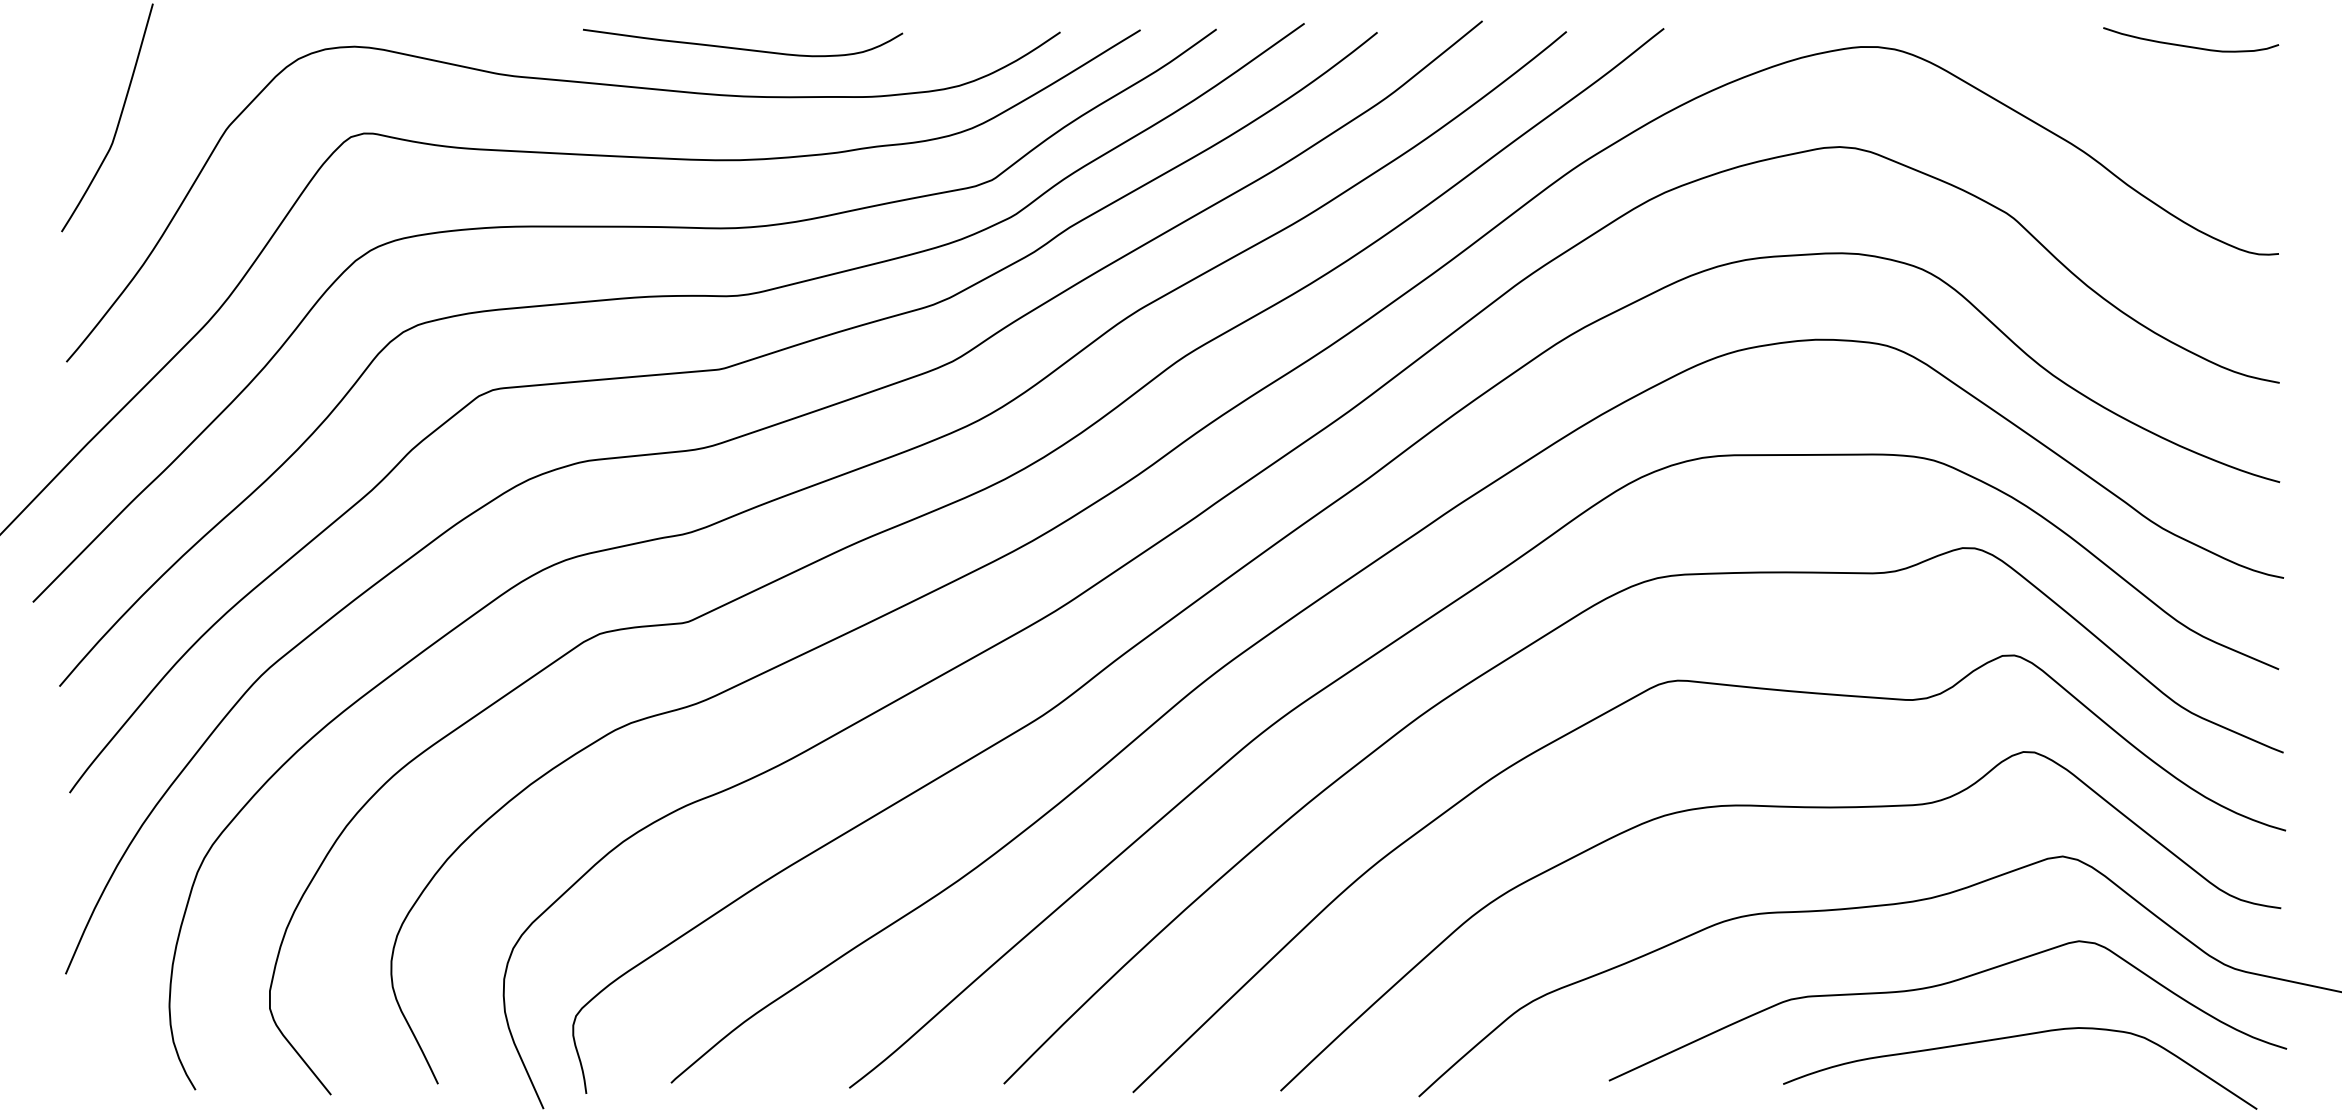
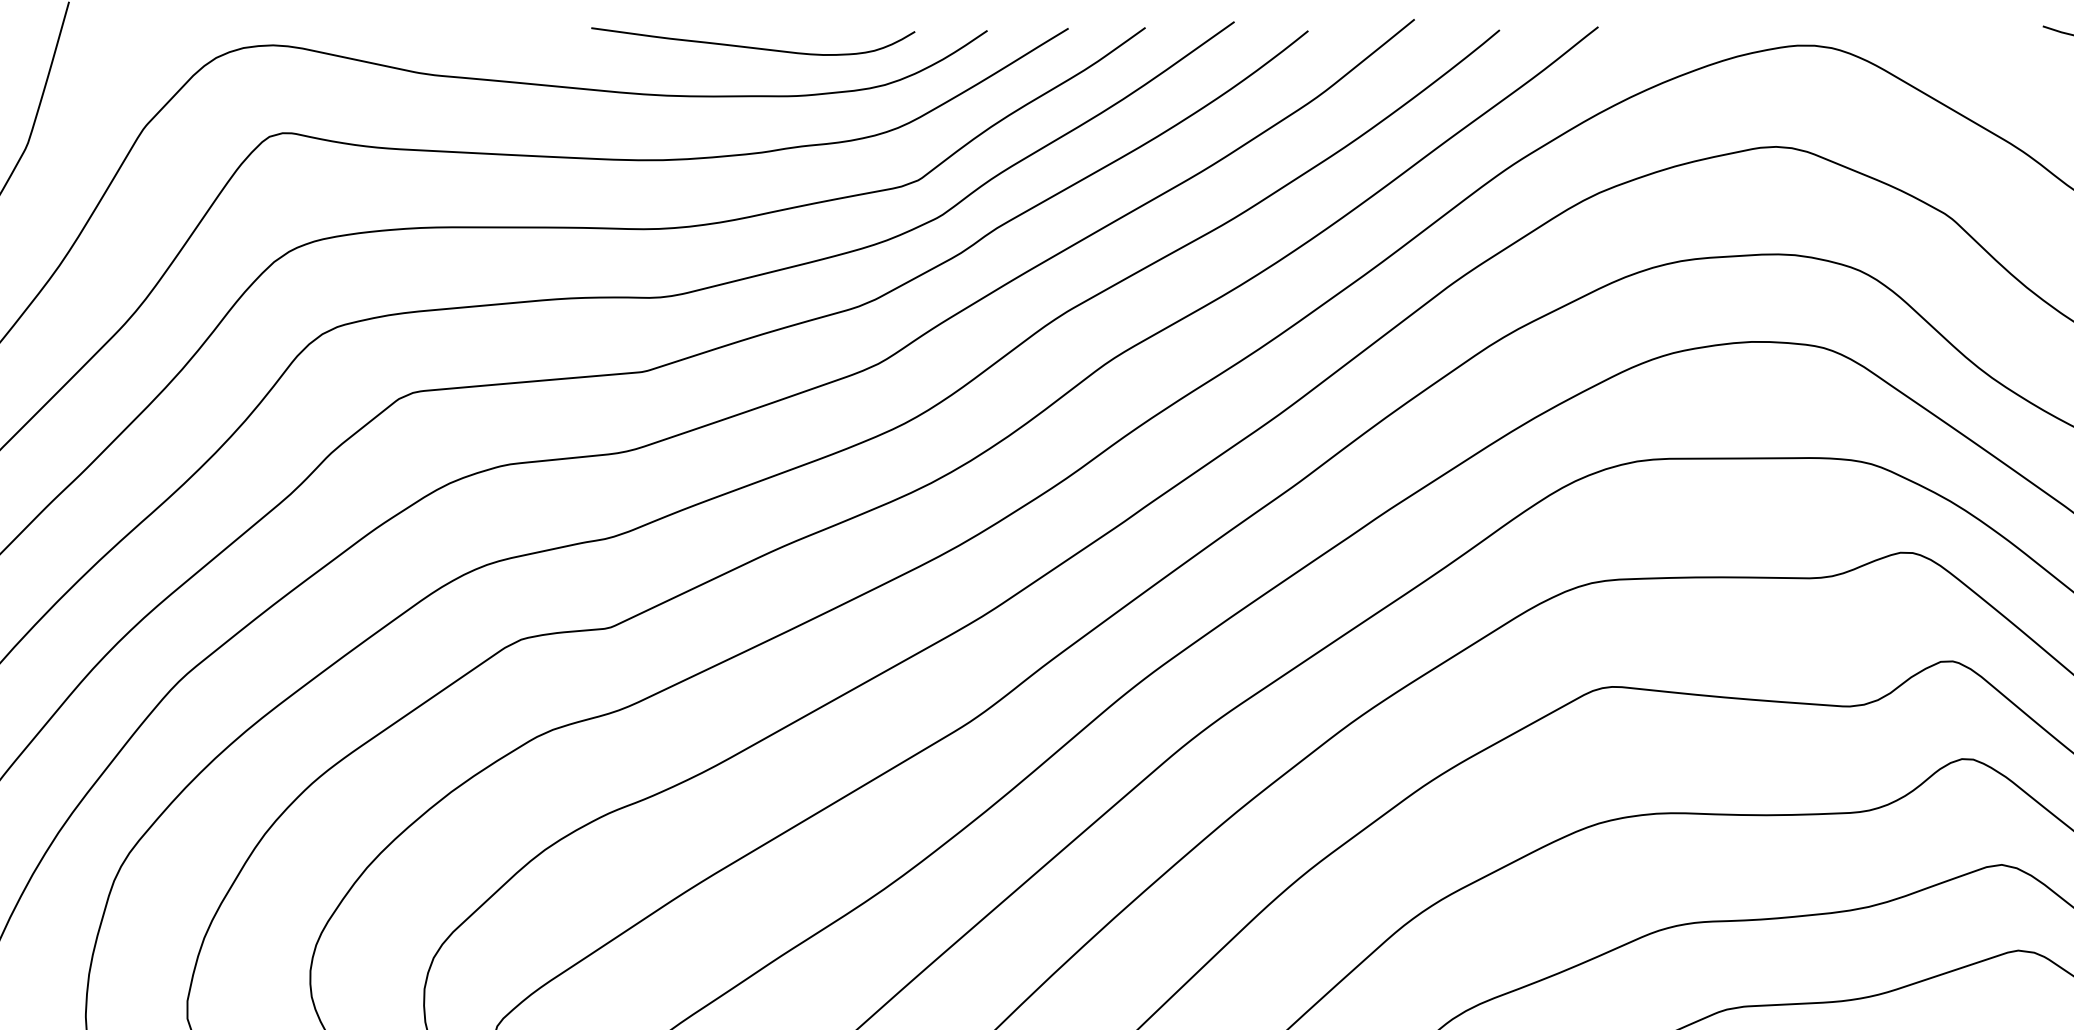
curve: (743, 48) -> (753, 47), moved

